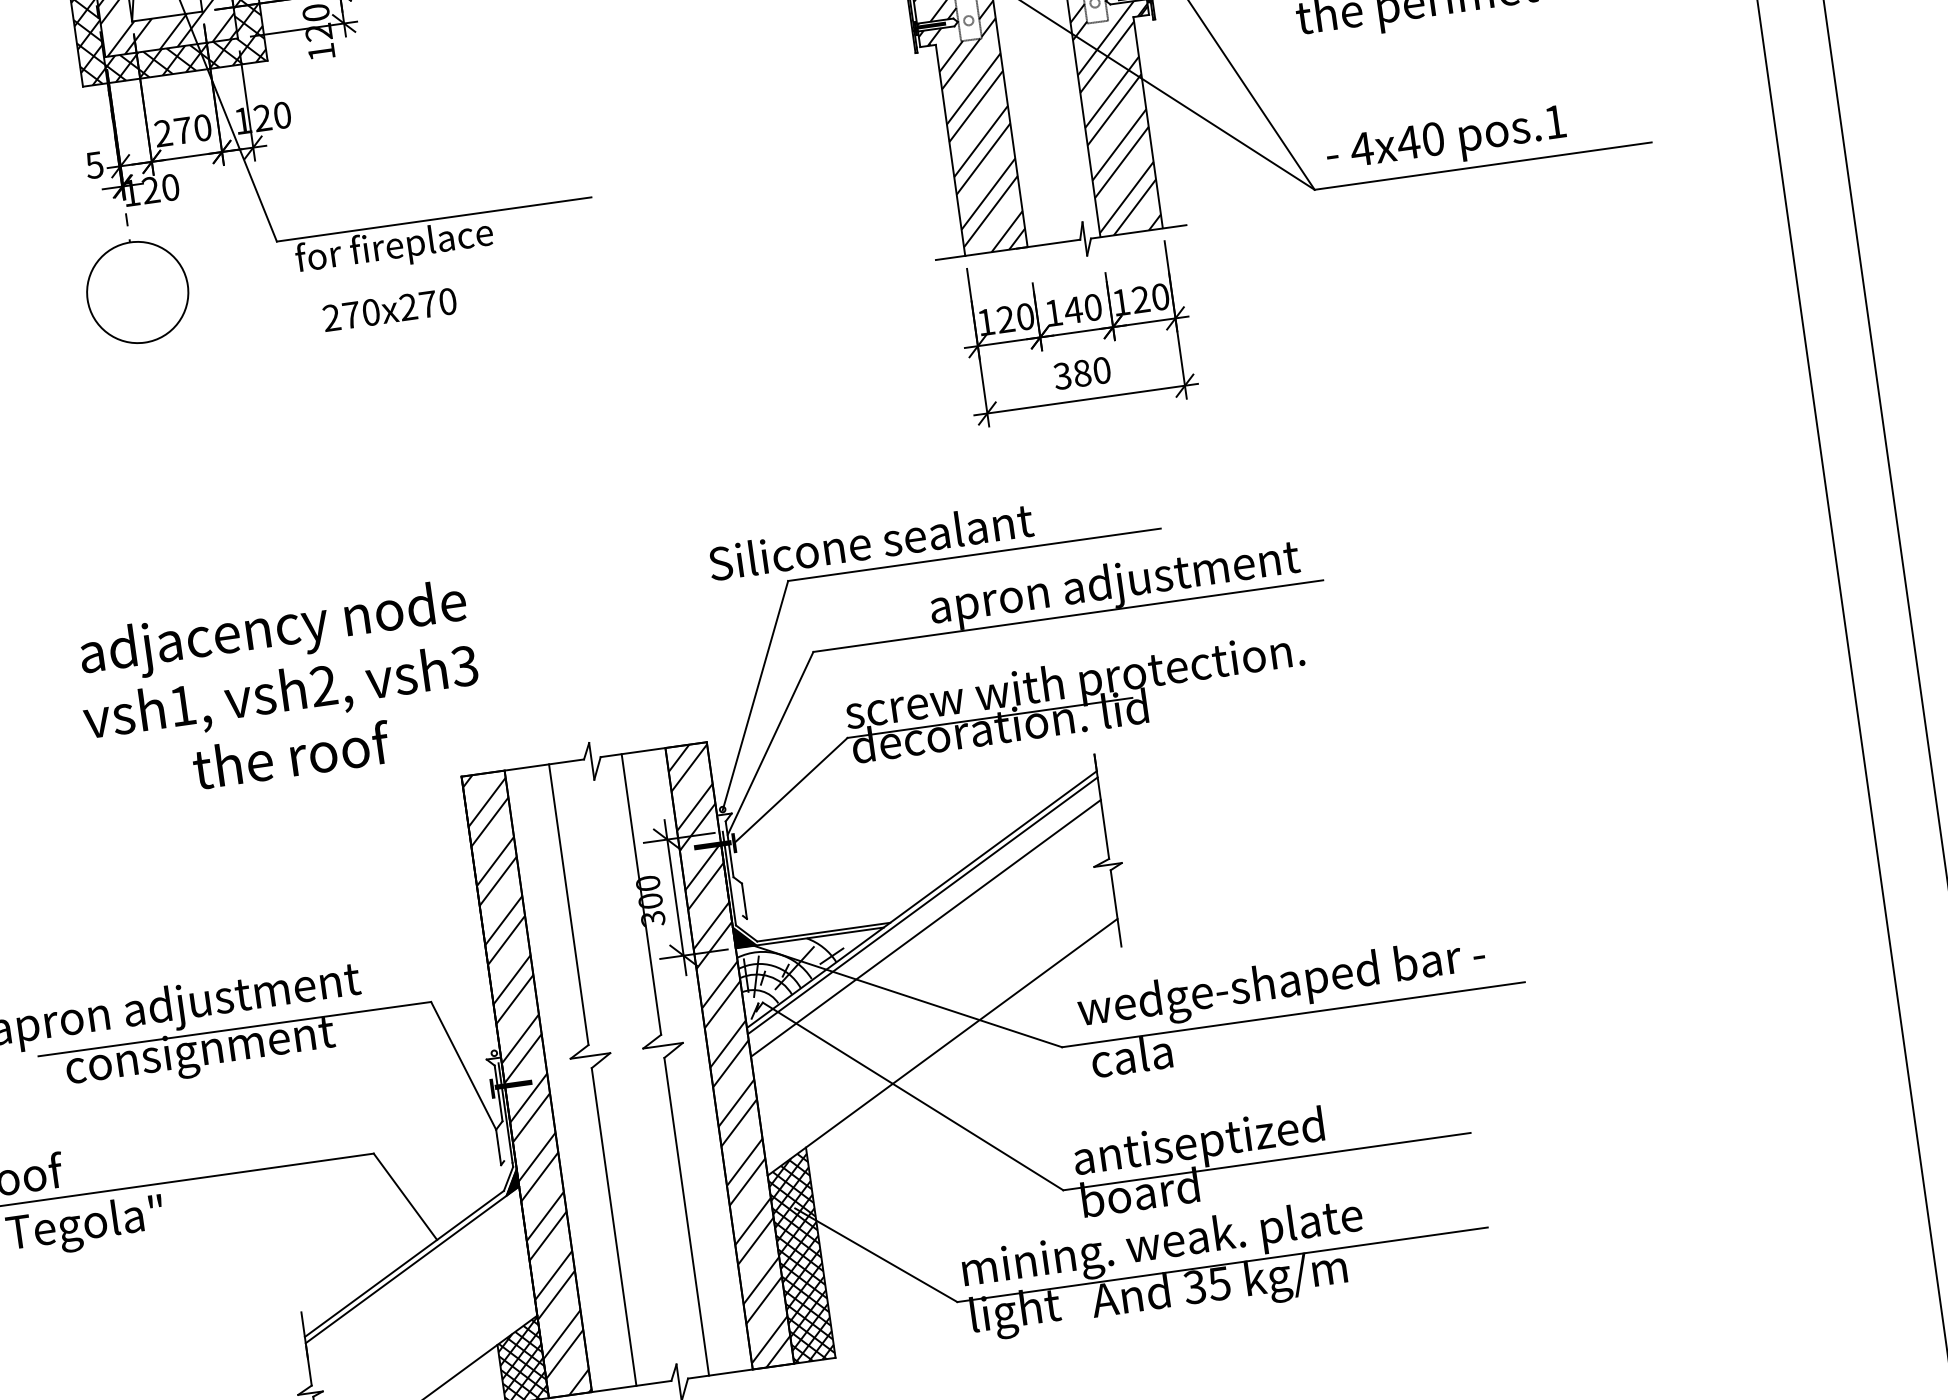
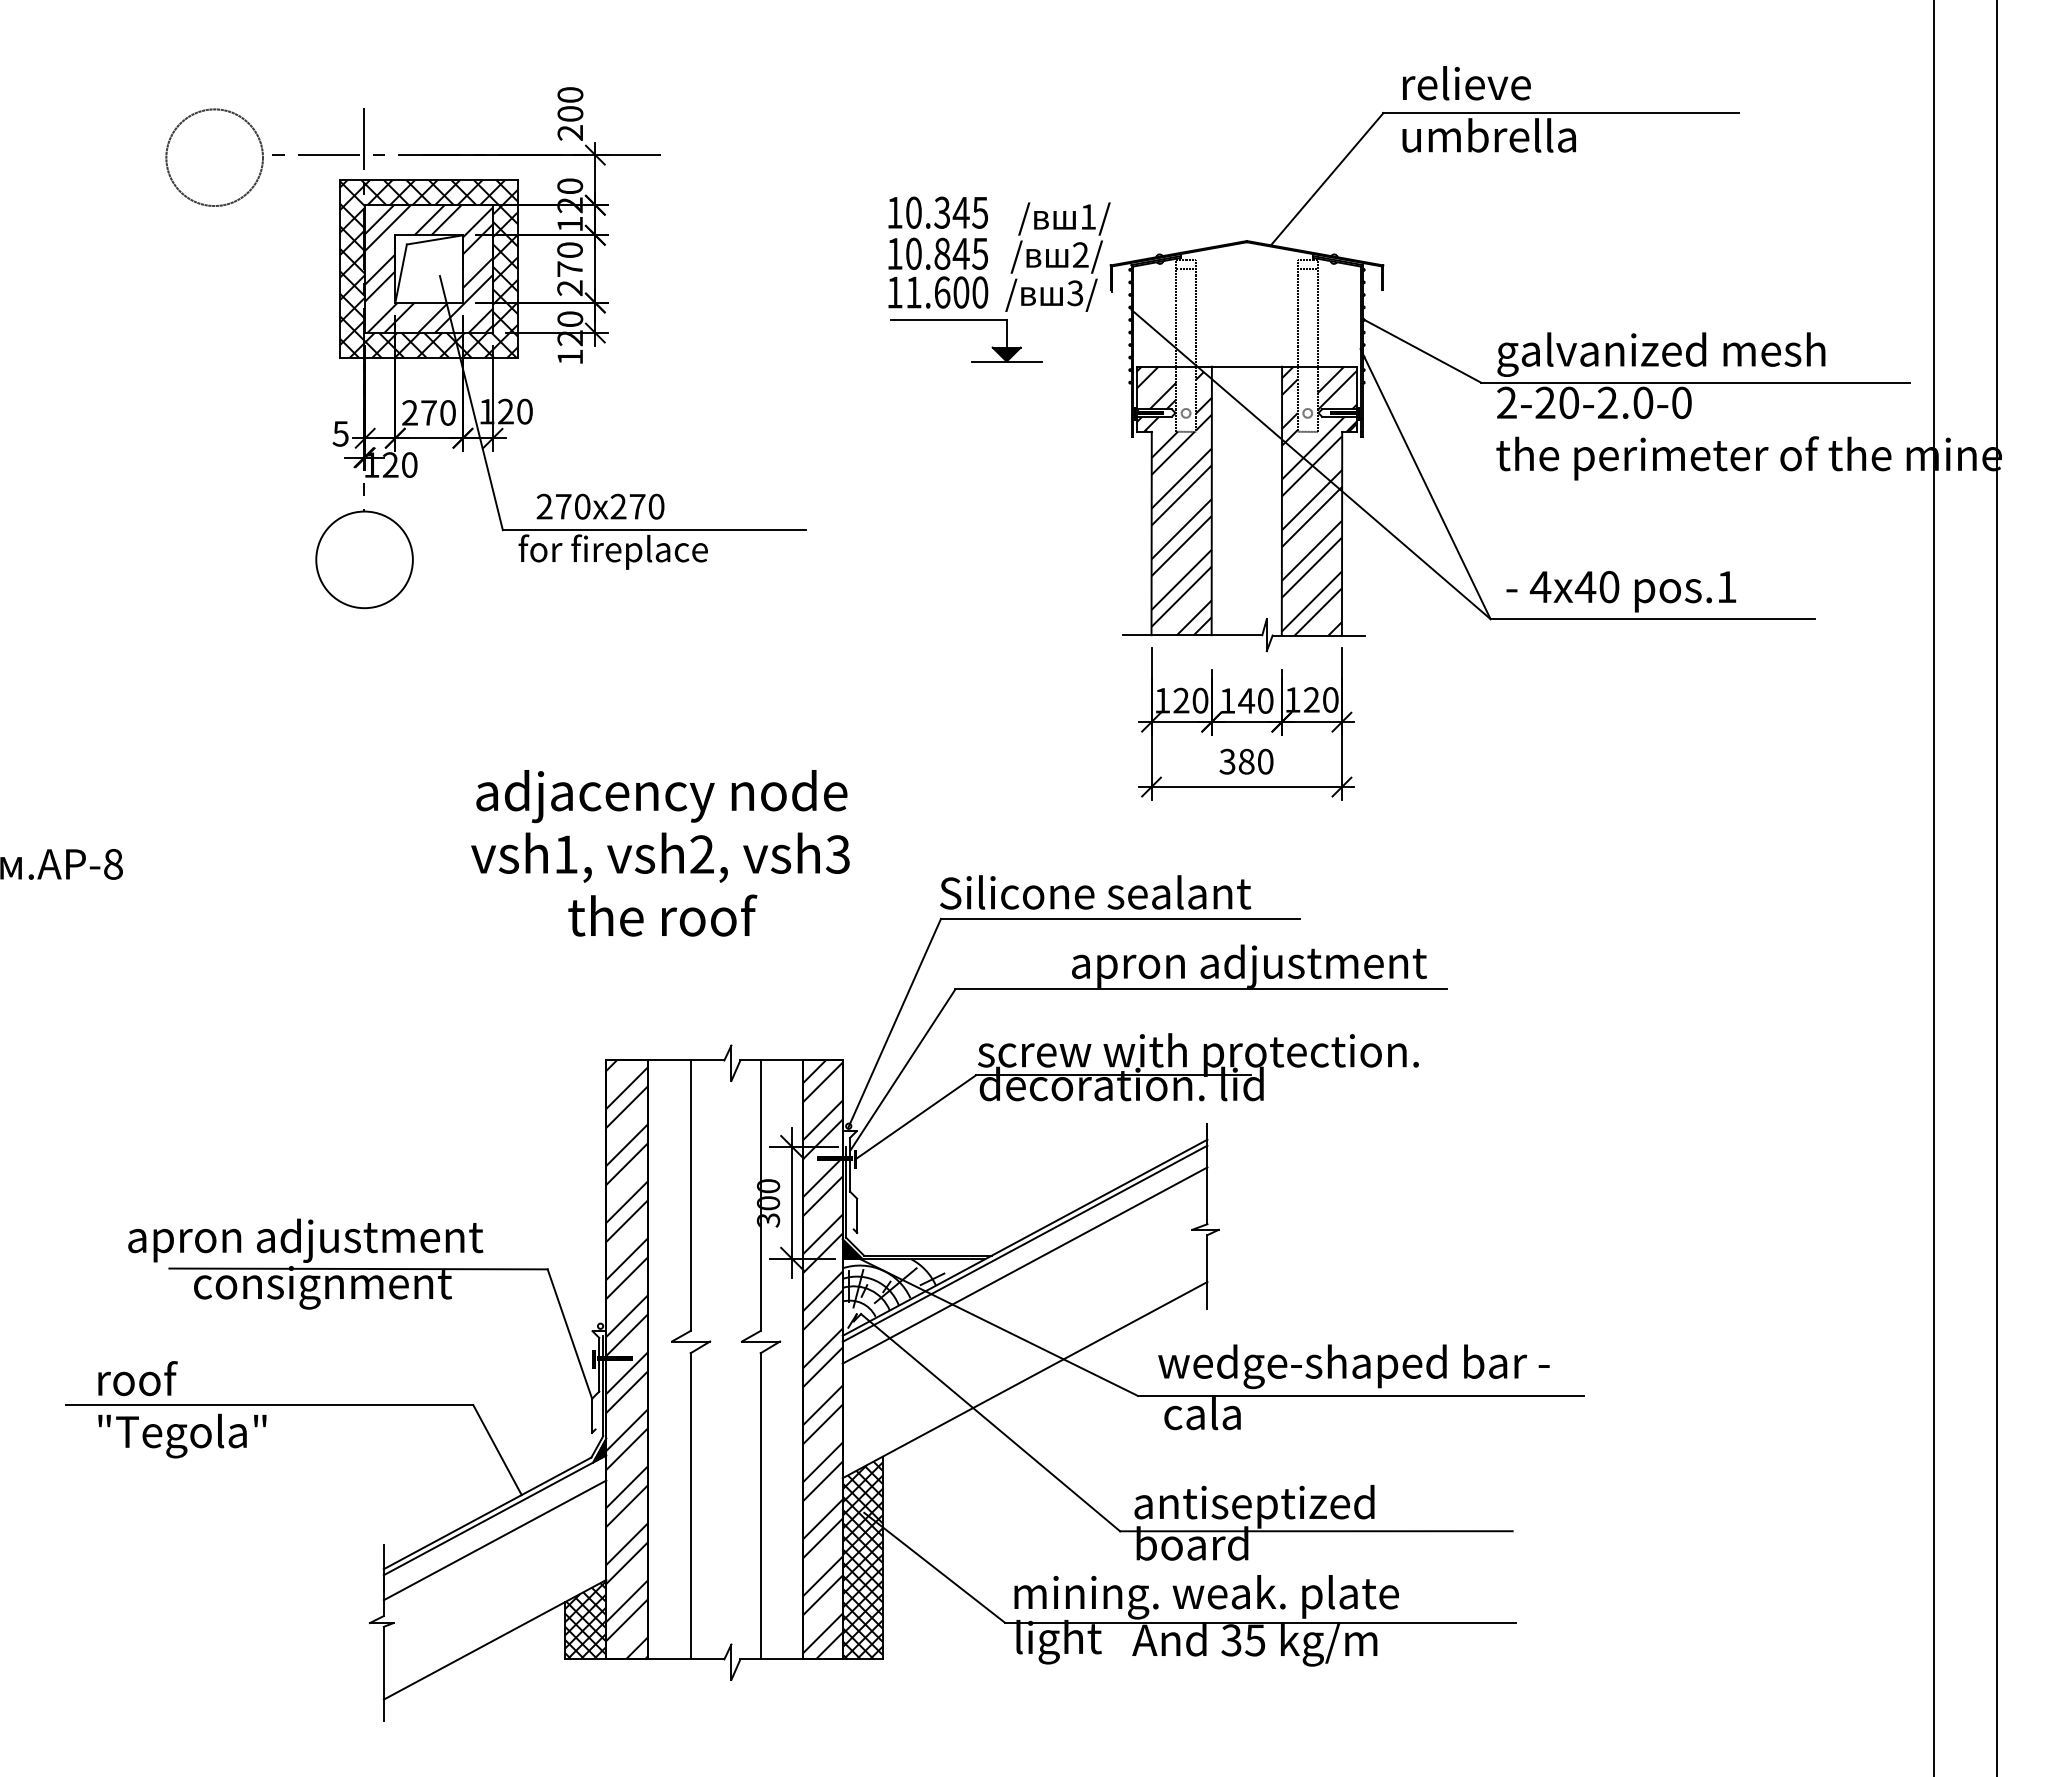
text: (389, 309) -> (600, 506), moved
text: (870, 541) -> (1095, 892), moved
text: (280, 691) -> (660, 853), moved
line: (415, 1291) -> (494, 1540), added

